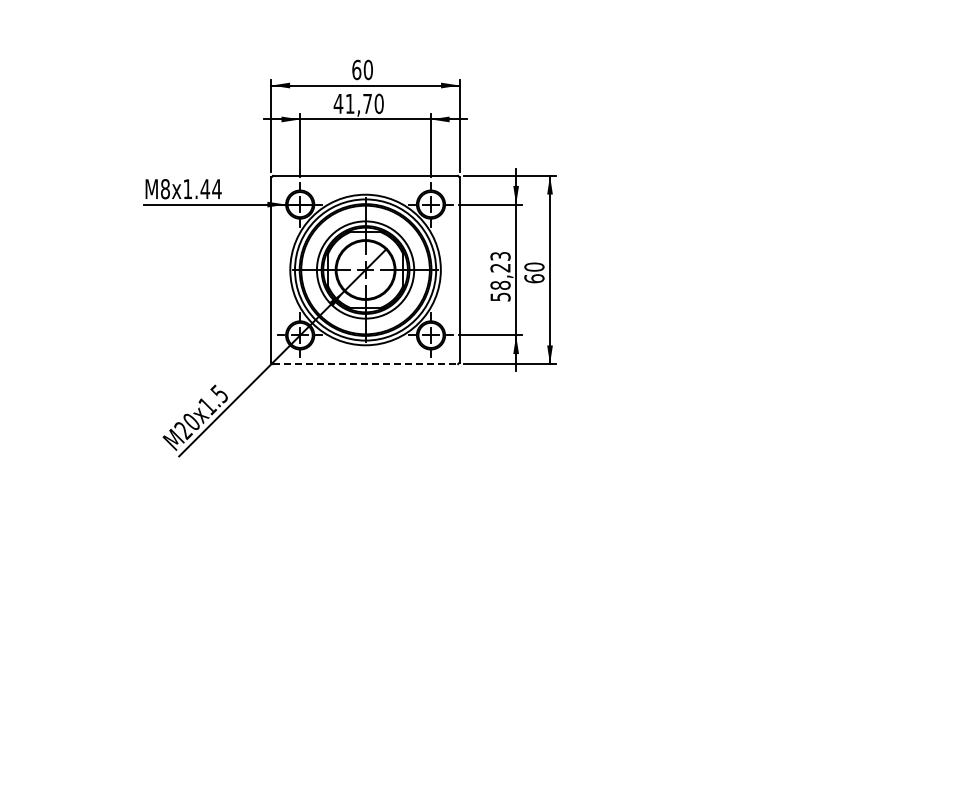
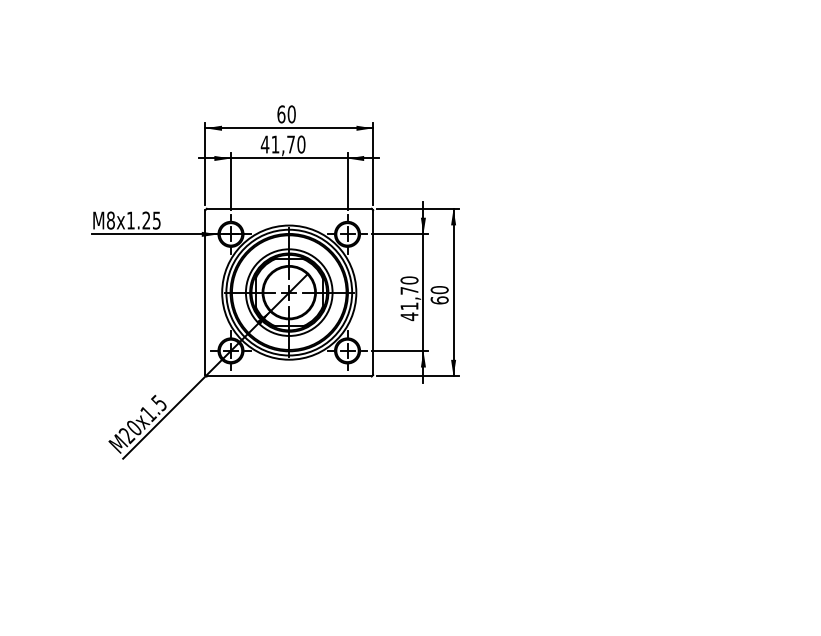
text: (210, 189) -> (151, 220), M8x1.44 -> M8x1.25
text: (500, 276) -> (409, 298), 58,23 -> 41,70
line: (365, 364) -> (289, 376), dashed -> solid

